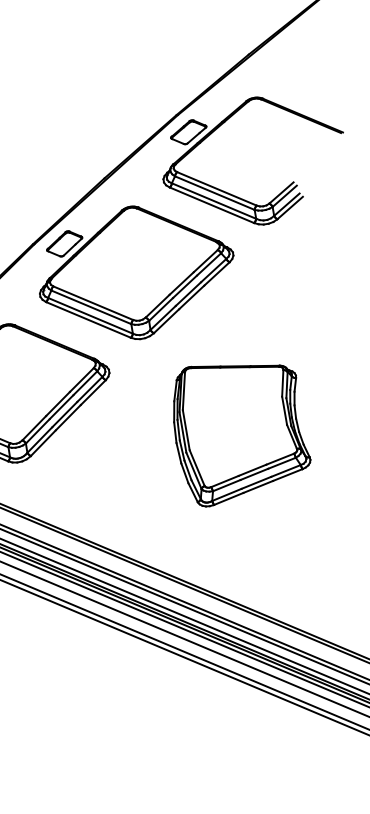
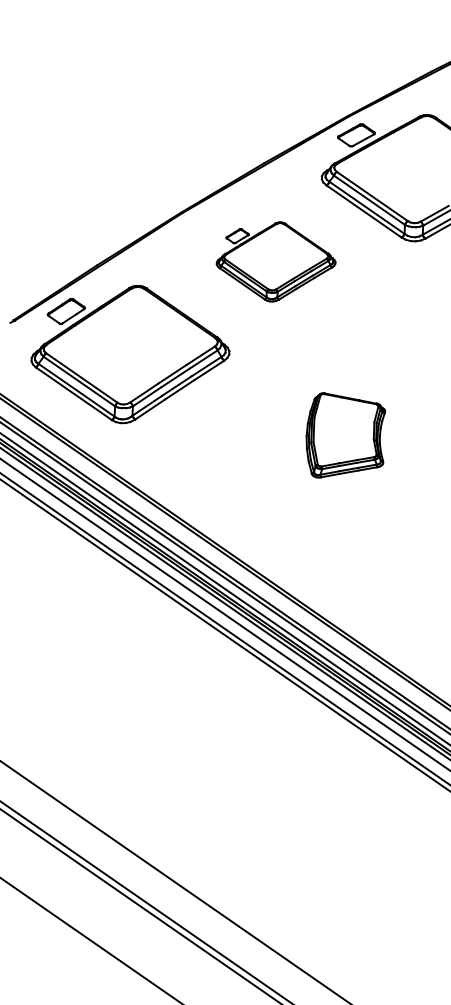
part: (135, 272) -> (275, 261), size x0.6
part: (239, 428) -> (345, 435), size x0.6

